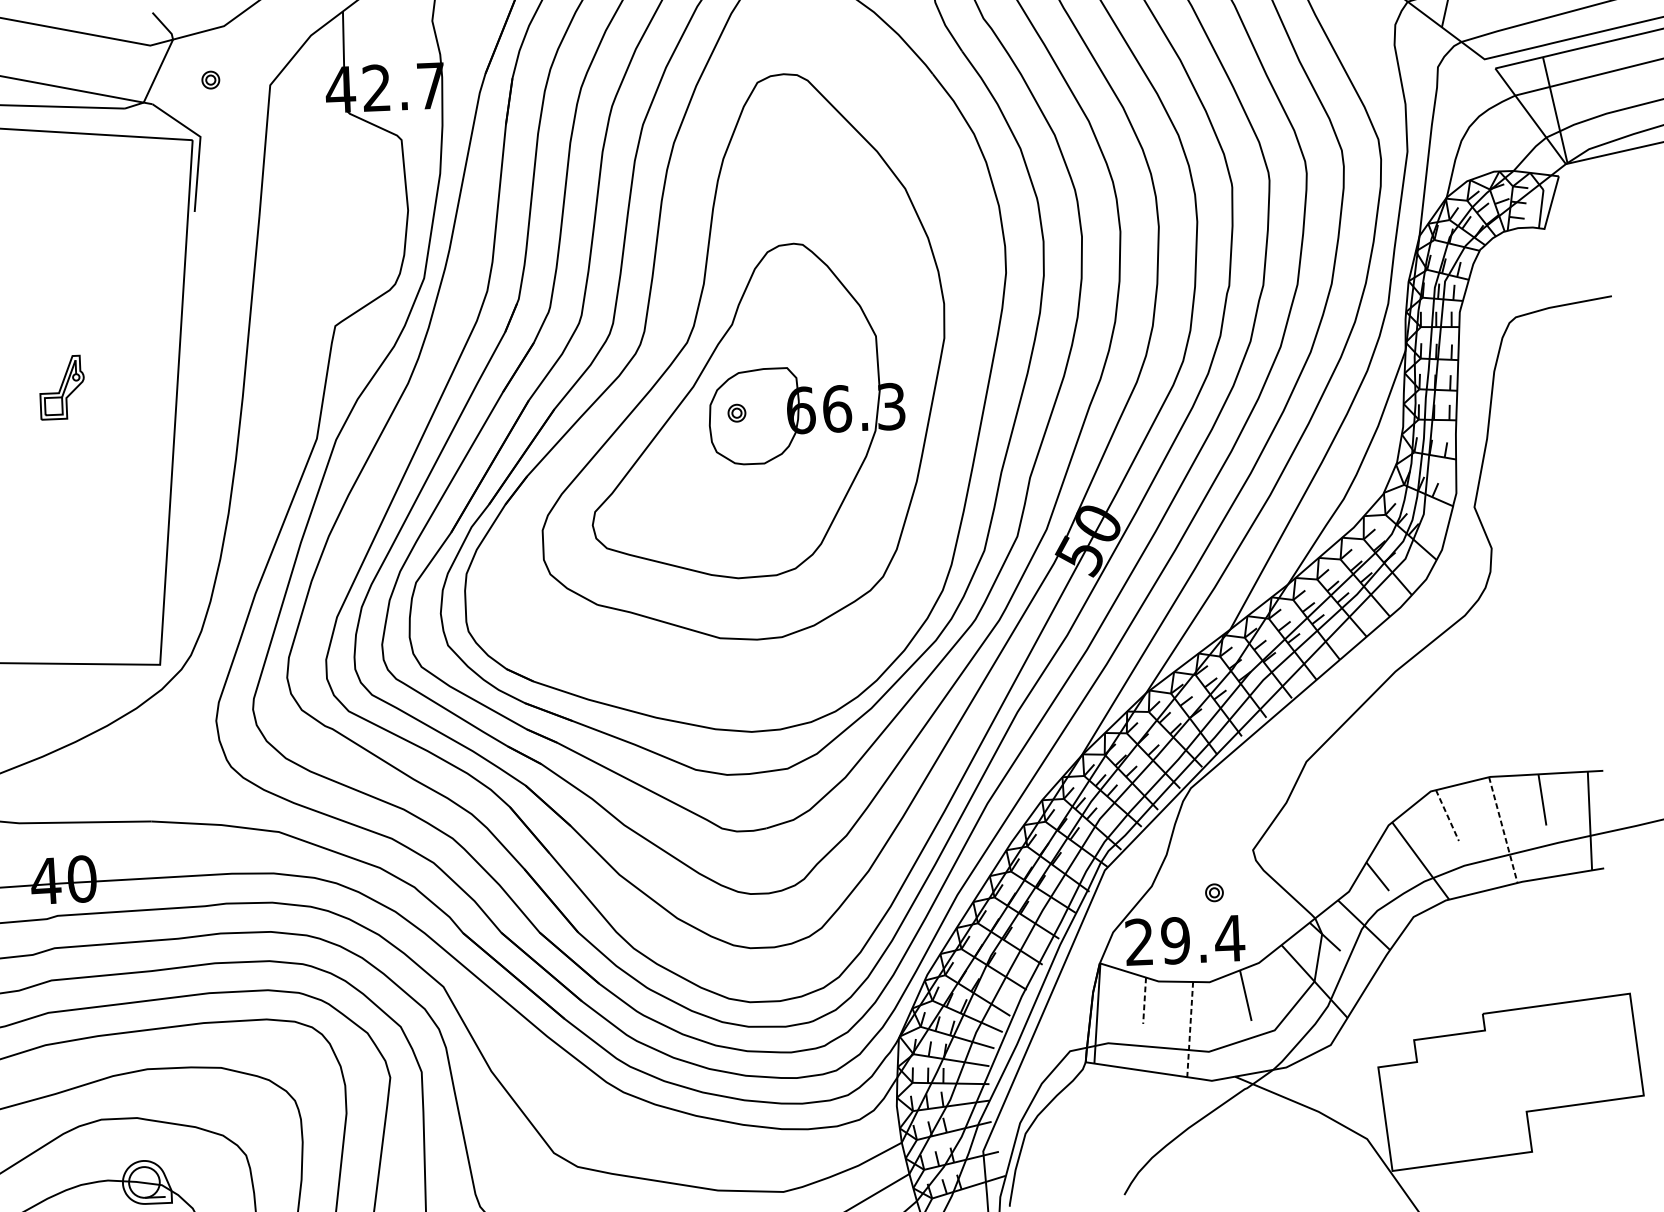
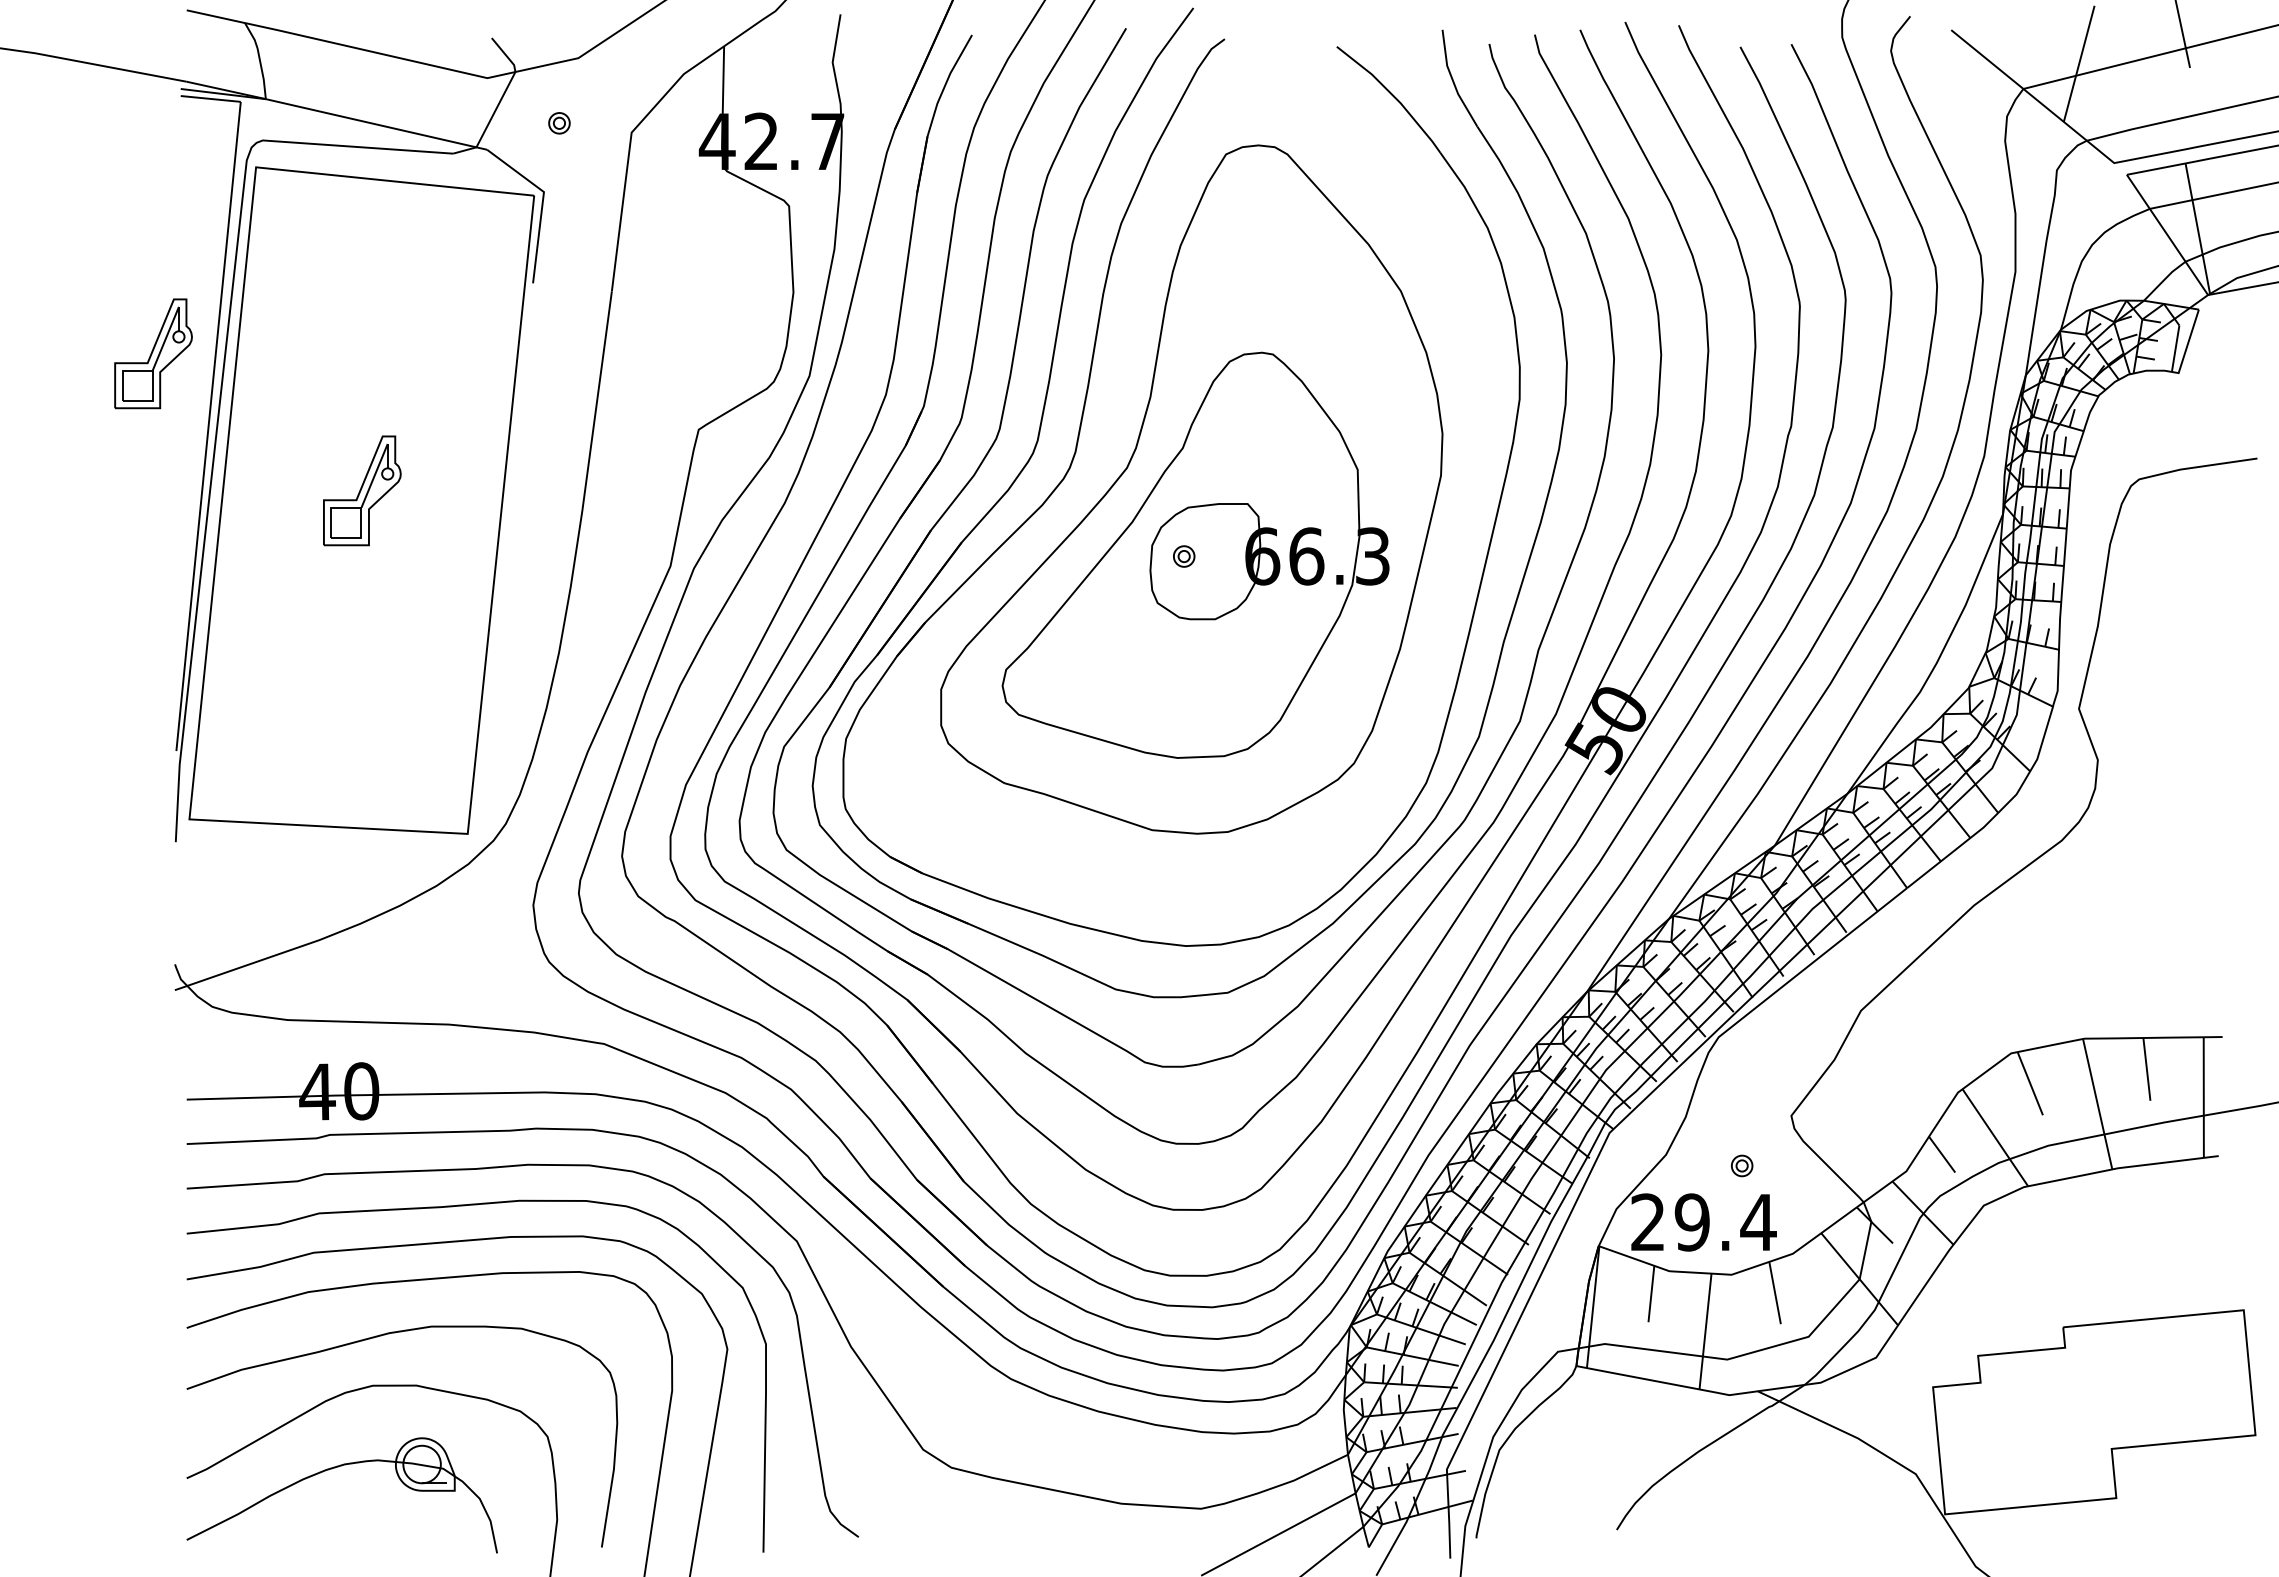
part: (62, 387) -> (362, 490), size x1.43
line: (1447, 816) -> (2030, 1084), dashed -> solid
line: (1503, 830) -> (2097, 1104), dashed -> solid
line: (1144, 1001) -> (1651, 1294), dashed -> solid
line: (1190, 1030) -> (1705, 1332), dashed -> solid

